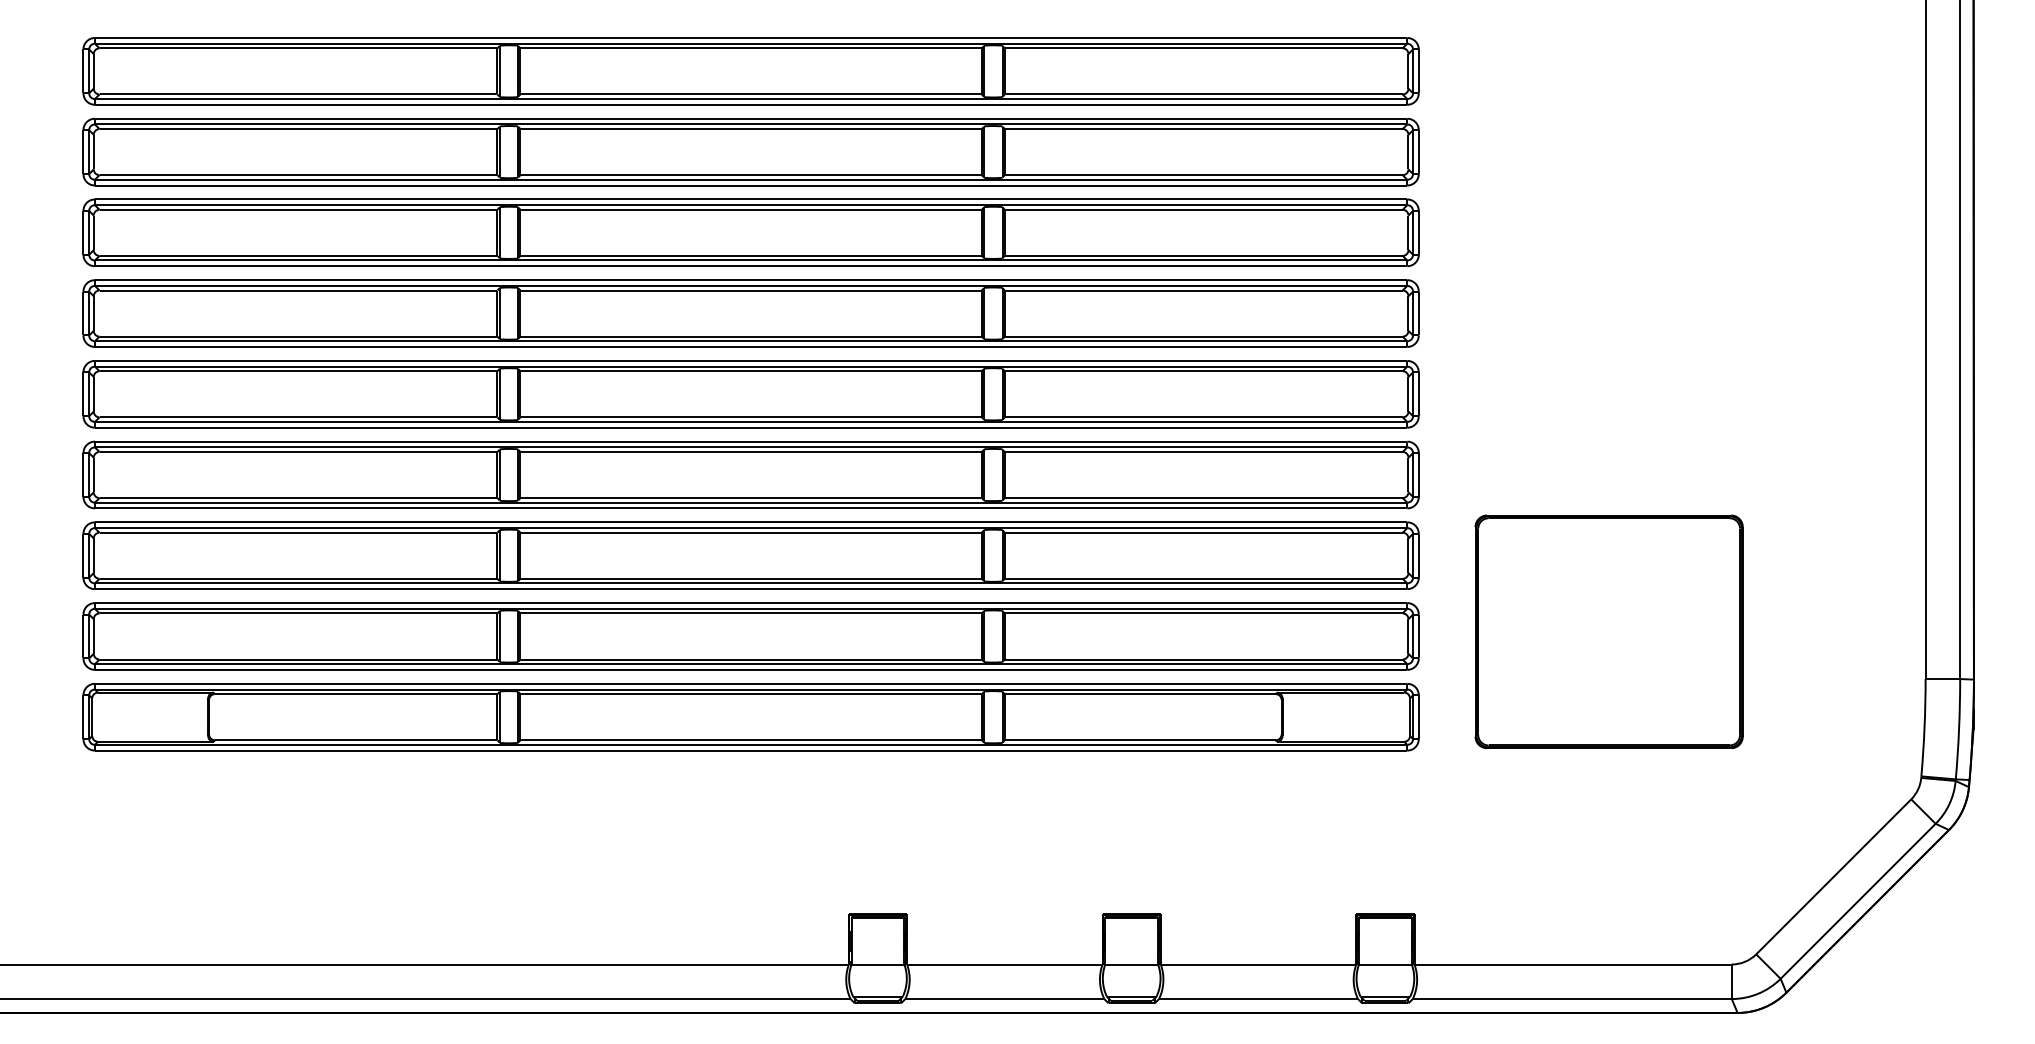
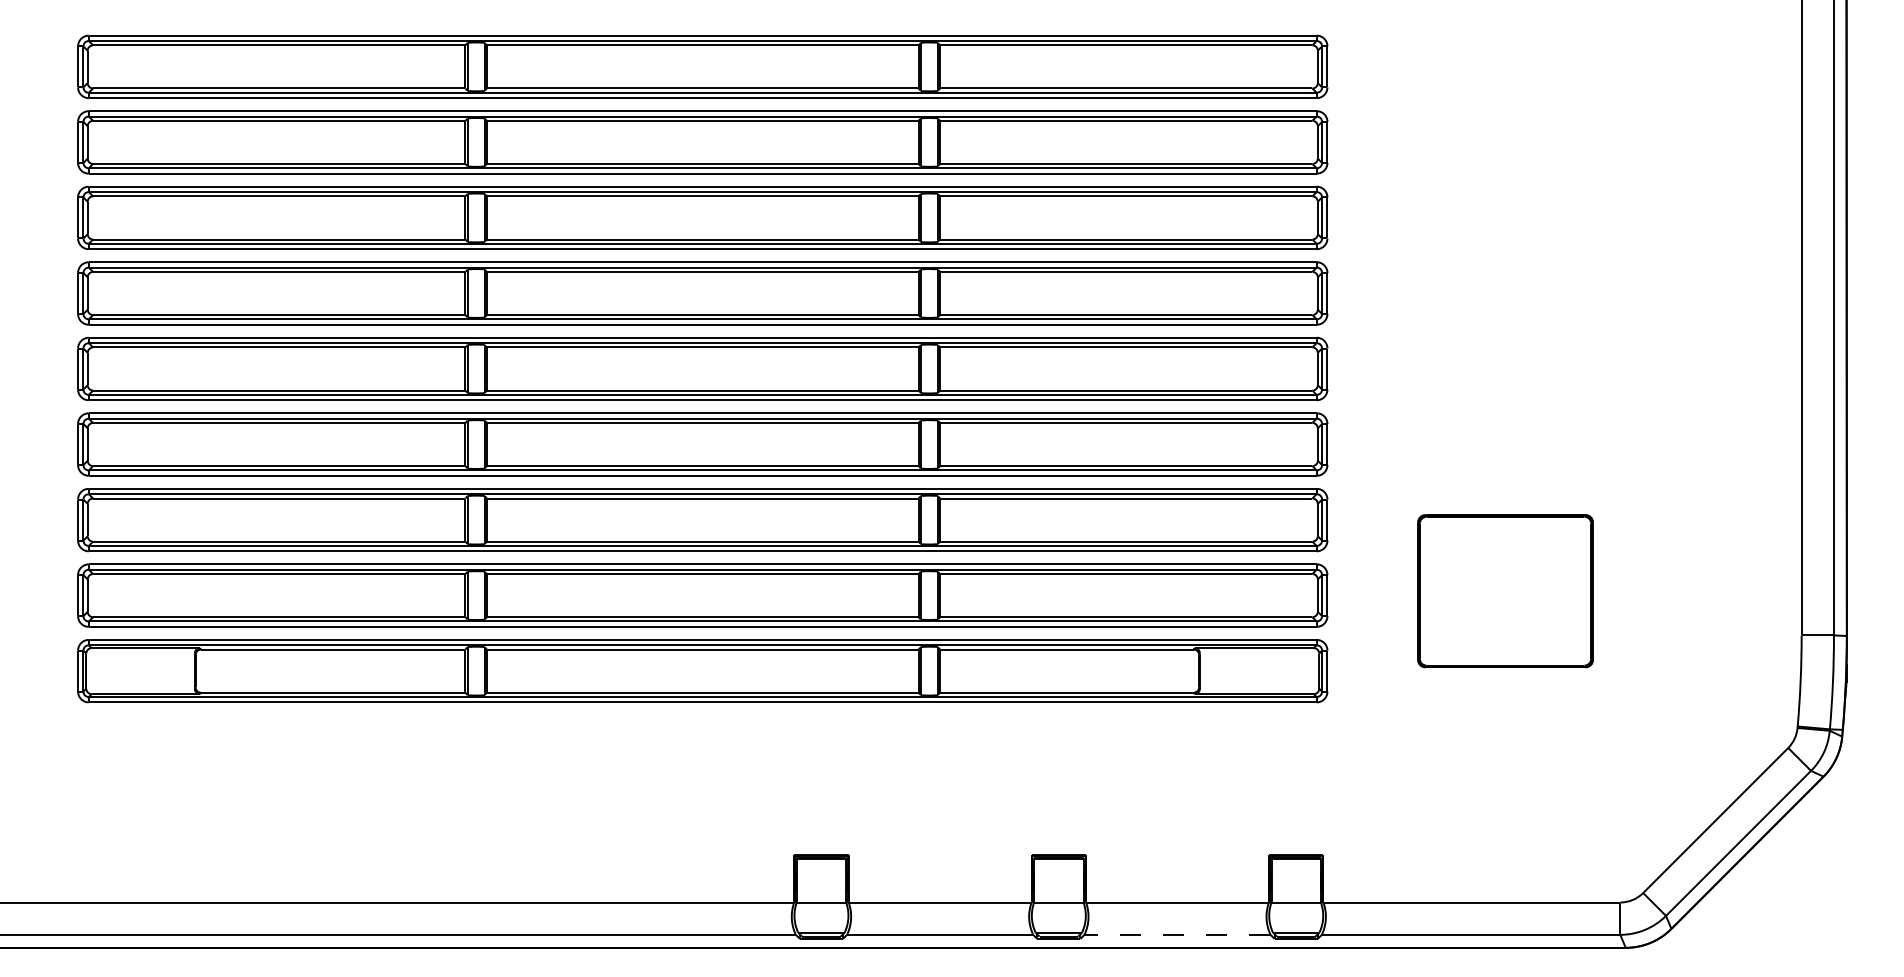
part: (1609, 631) -> (1505, 590), size x0.7
line: (1258, 998) -> (1177, 934), solid -> dashed

